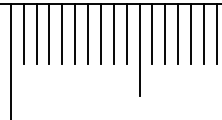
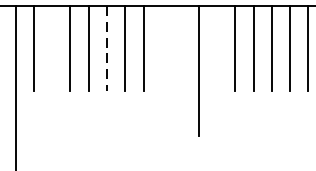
line: (36, 33) -> (51, 47), removed
line: (113, 33) -> (161, 47), removed
line: (126, 33) -> (180, 47), removed
line: (152, 33) -> (217, 47), removed
line: (75, 34) -> (107, 49), solid -> dashed

